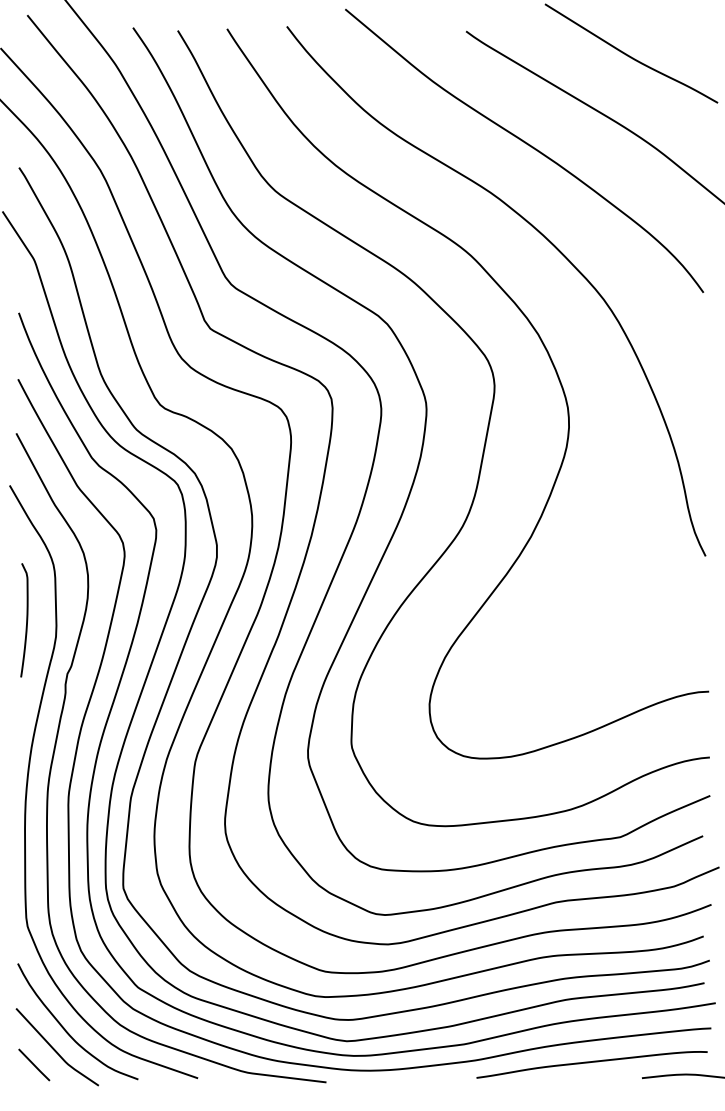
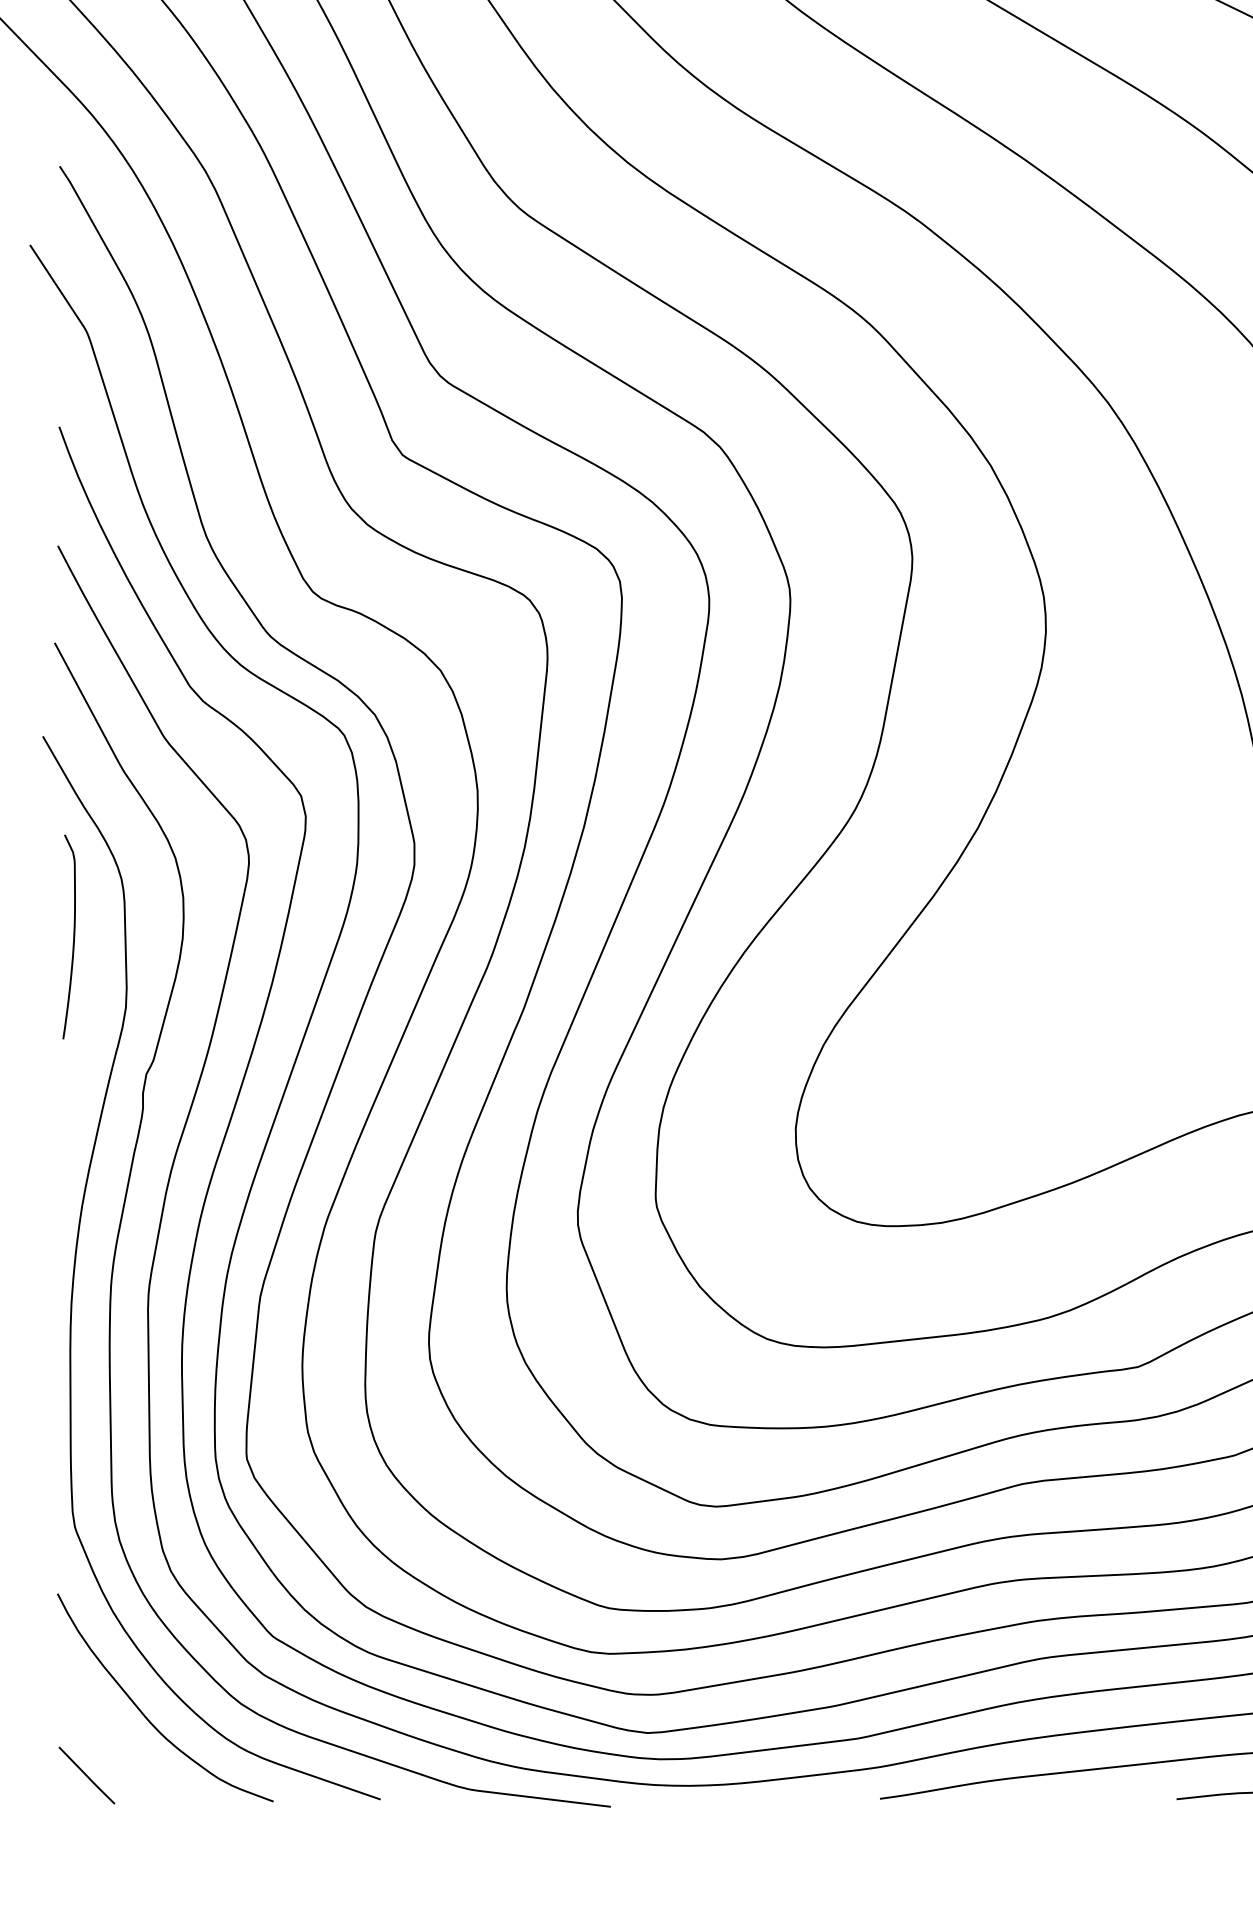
curve: (26, 620) -> (72, 937), moved
curve: (54, 1048) -> (123, 1746), removed

